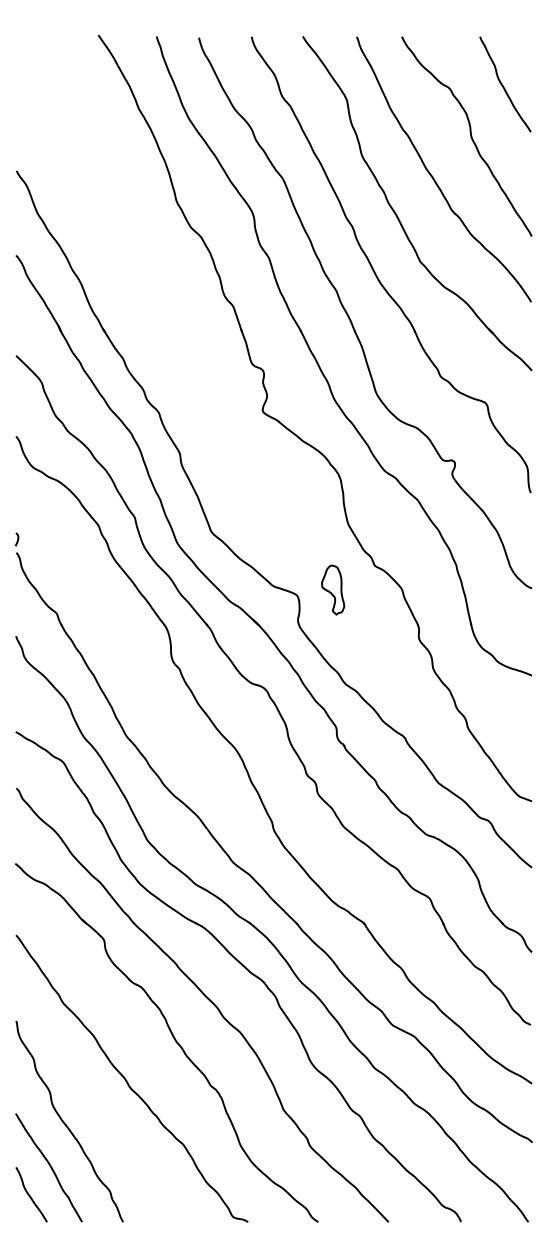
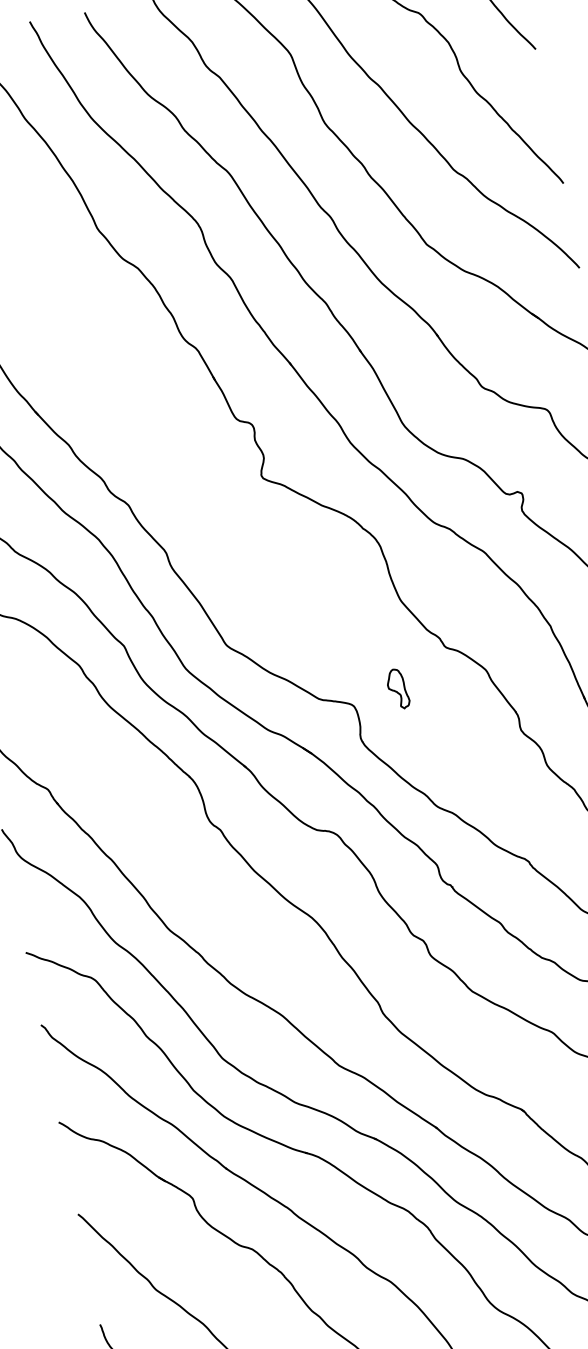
part: (332, 589) -> (397, 688), size x0.62

